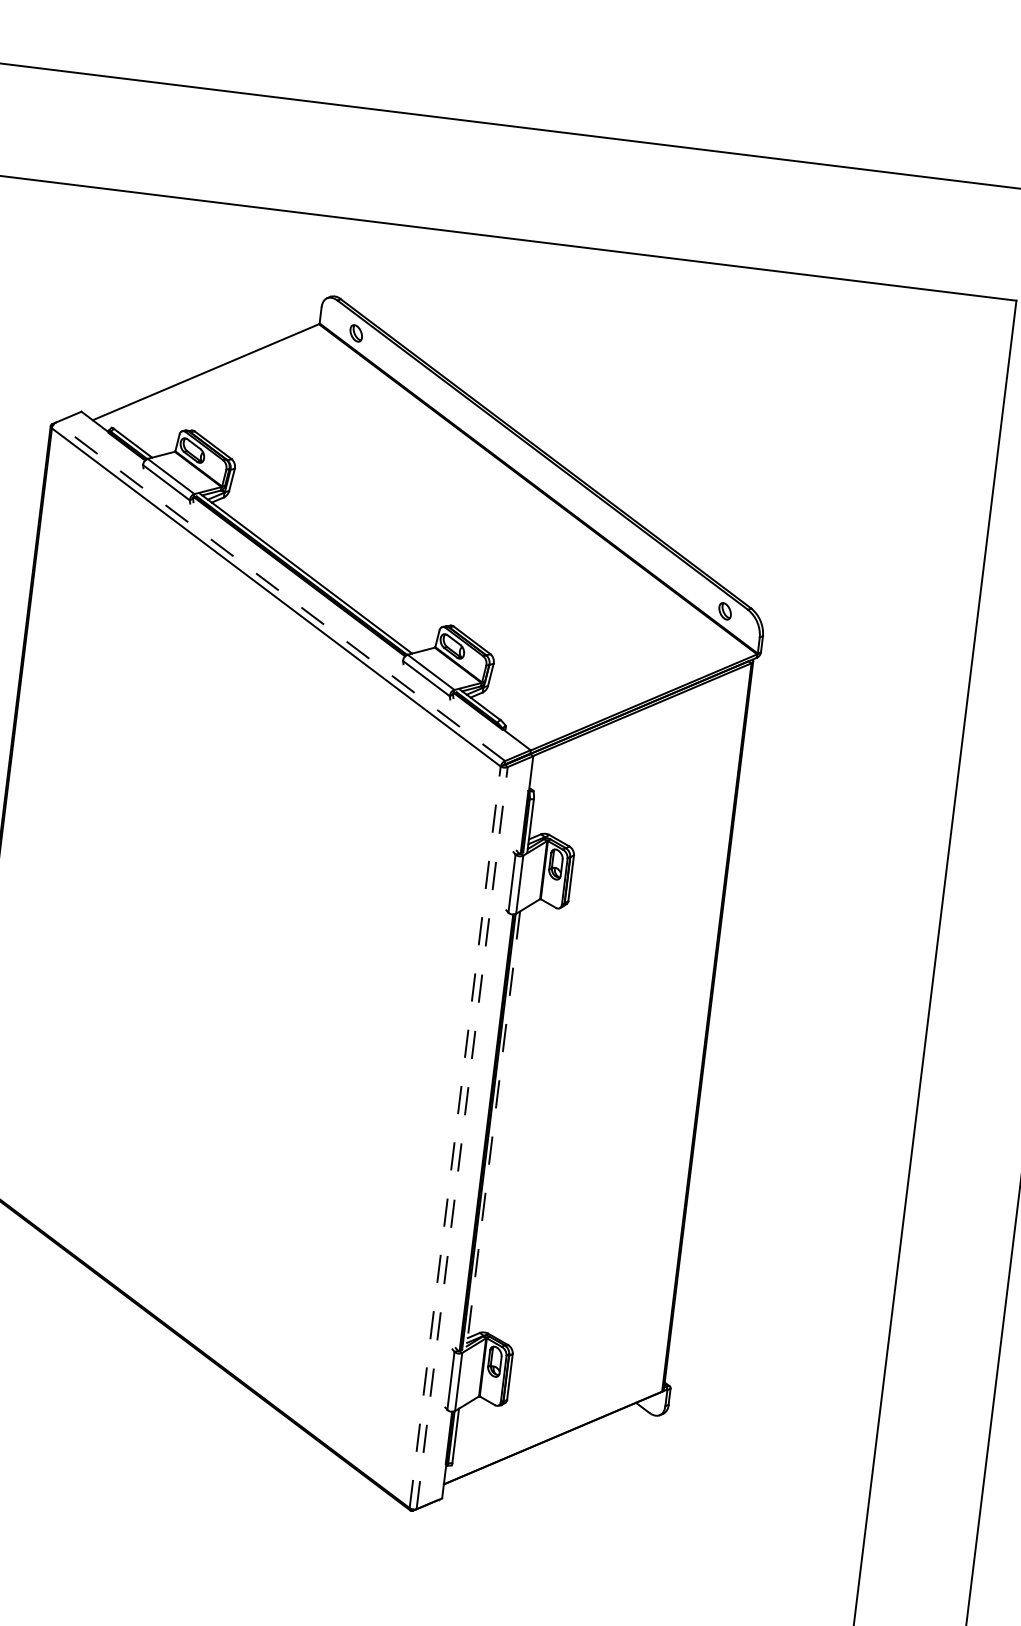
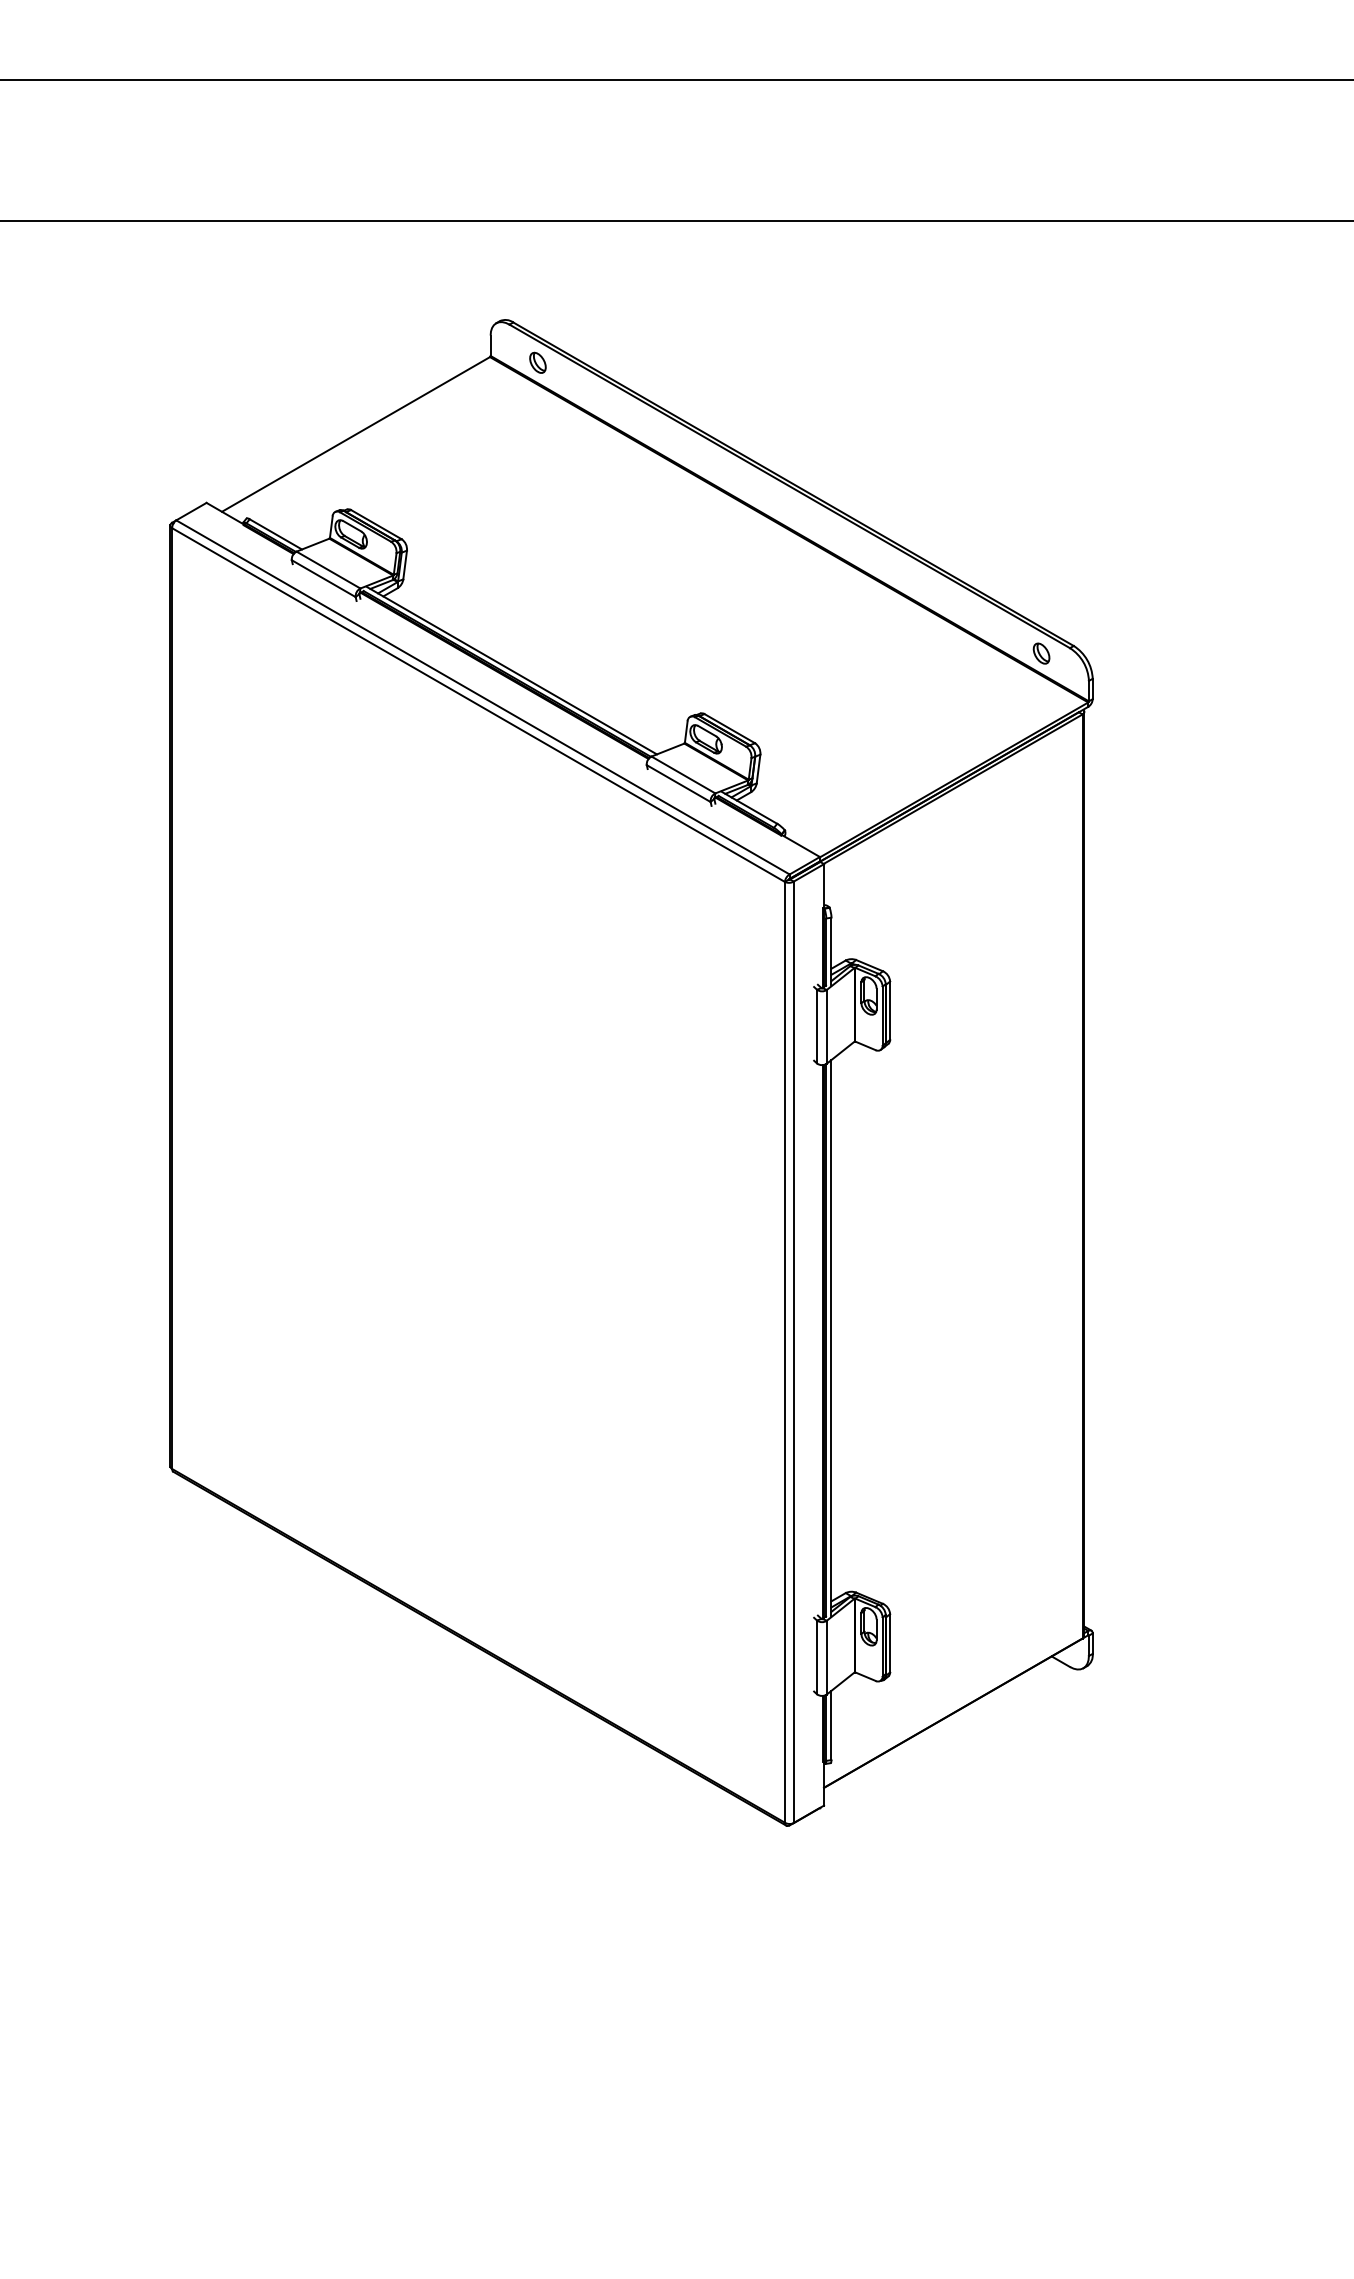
line: (280, 591) -> (482, 697), dashed -> solid
line: (493, 1130) -> (831, 1338), dashed -> solid
line: (454, 1136) -> (784, 1351), dashed -> solid
line: (461, 1138) -> (793, 1352), dashed -> solid

